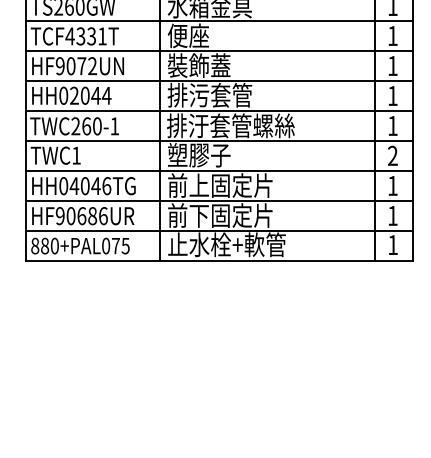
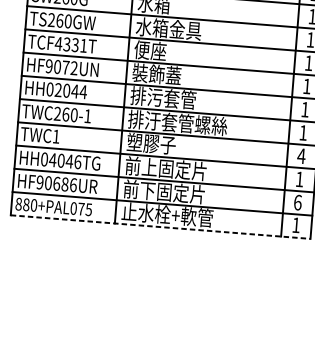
text: (392, 155) -> (301, 155), 2 -> 4
text: (392, 215) -> (297, 202), 1 -> 6
line: (219, 261) -> (160, 227), solid -> dashed

